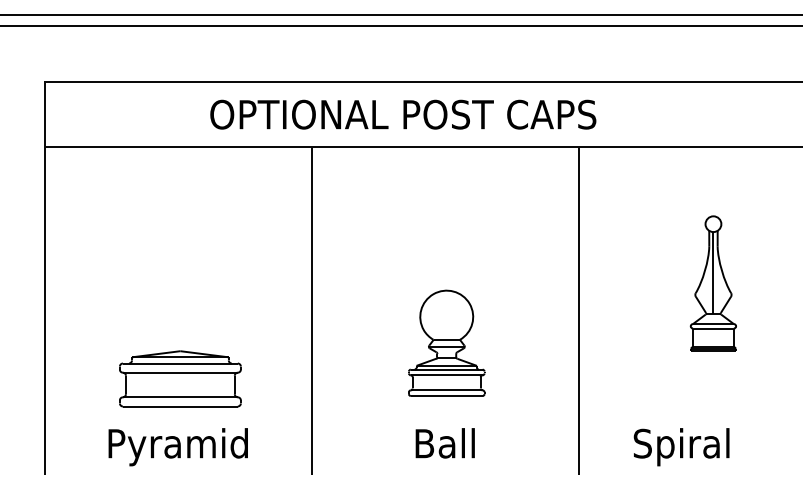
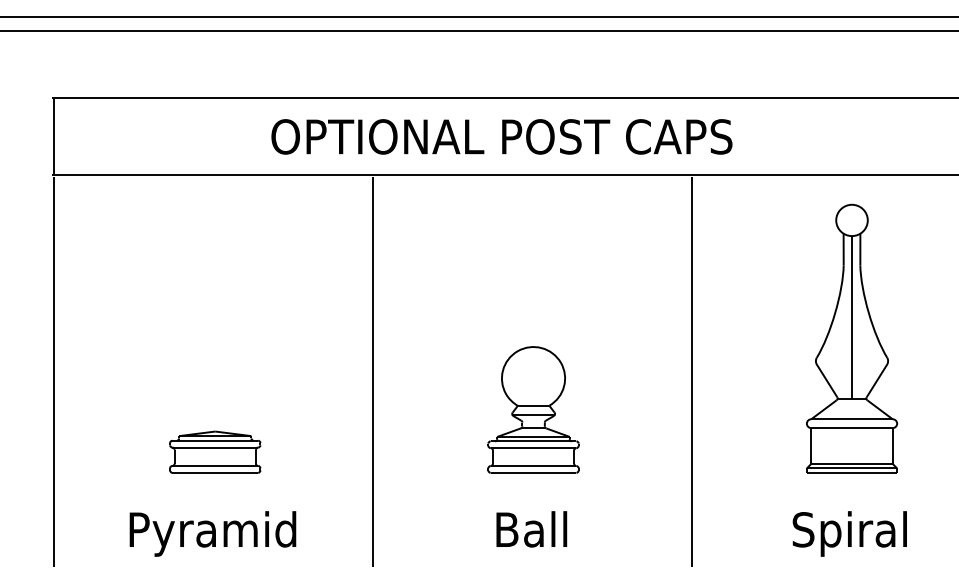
text: (403, 114) -> (502, 136), moved
part: (713, 283) -> (852, 338), size x1.67
part: (179, 378) -> (214, 451), size x0.62
text: (681, 447) -> (849, 534), moved

